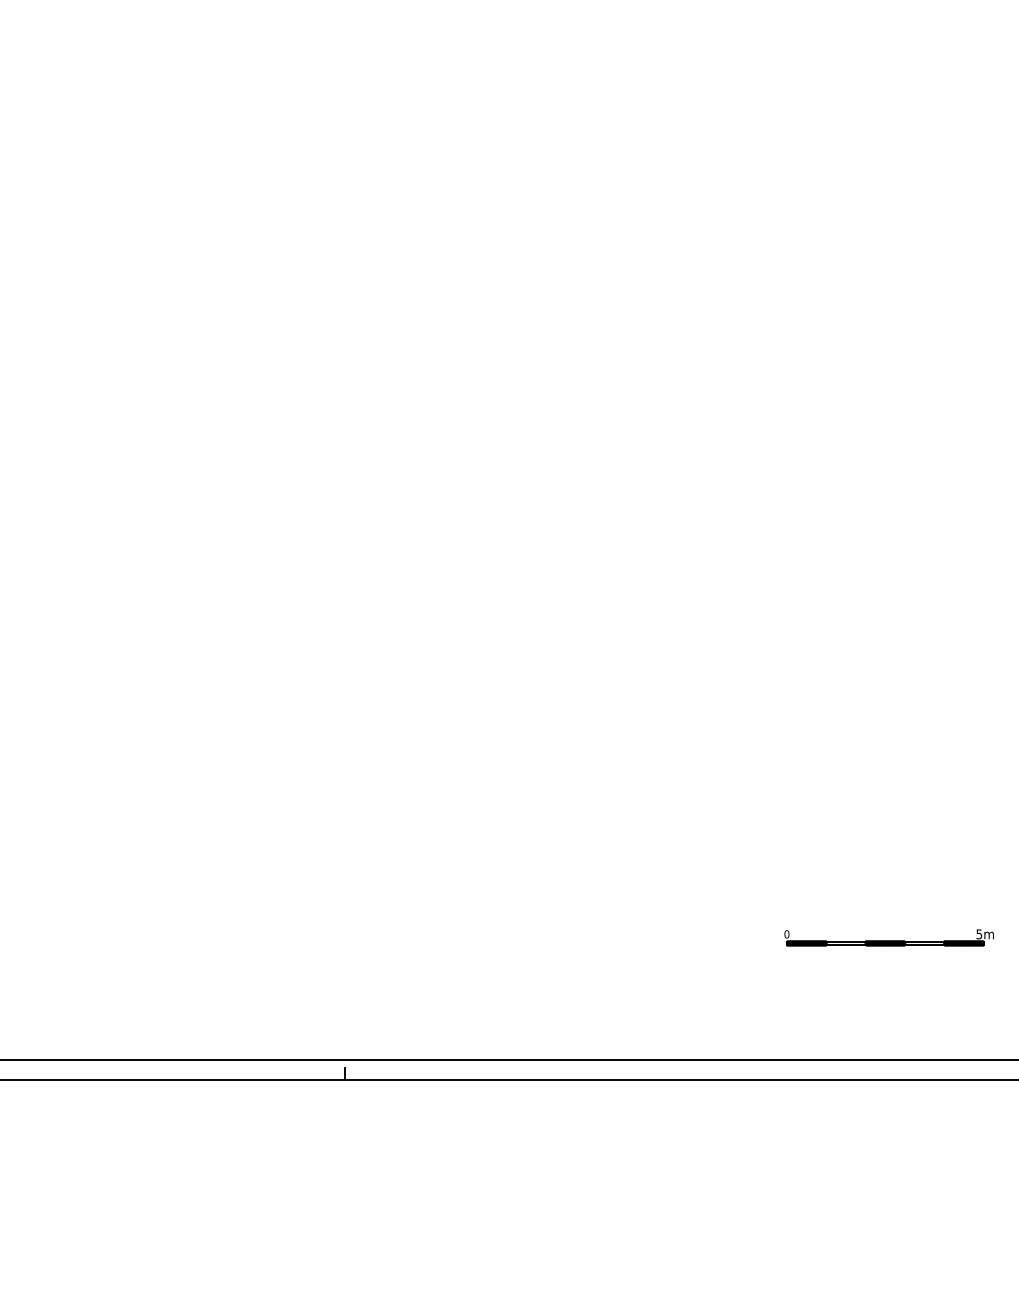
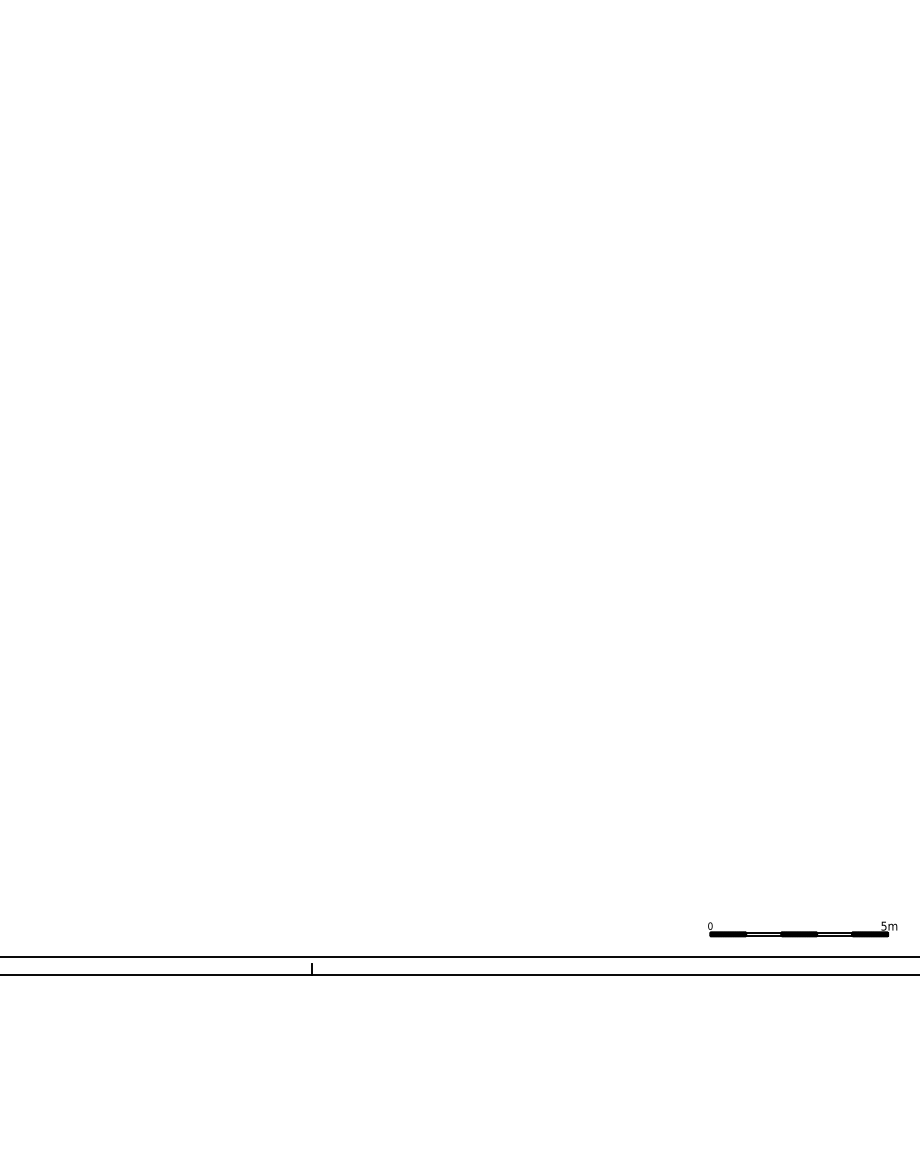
part: (888, 938) -> (802, 929), moved

